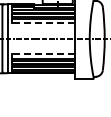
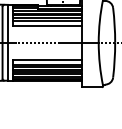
line: (42, 23) -> (46, 25), dashed -> solid
line: (42, 54) -> (46, 60), dashed -> solid

